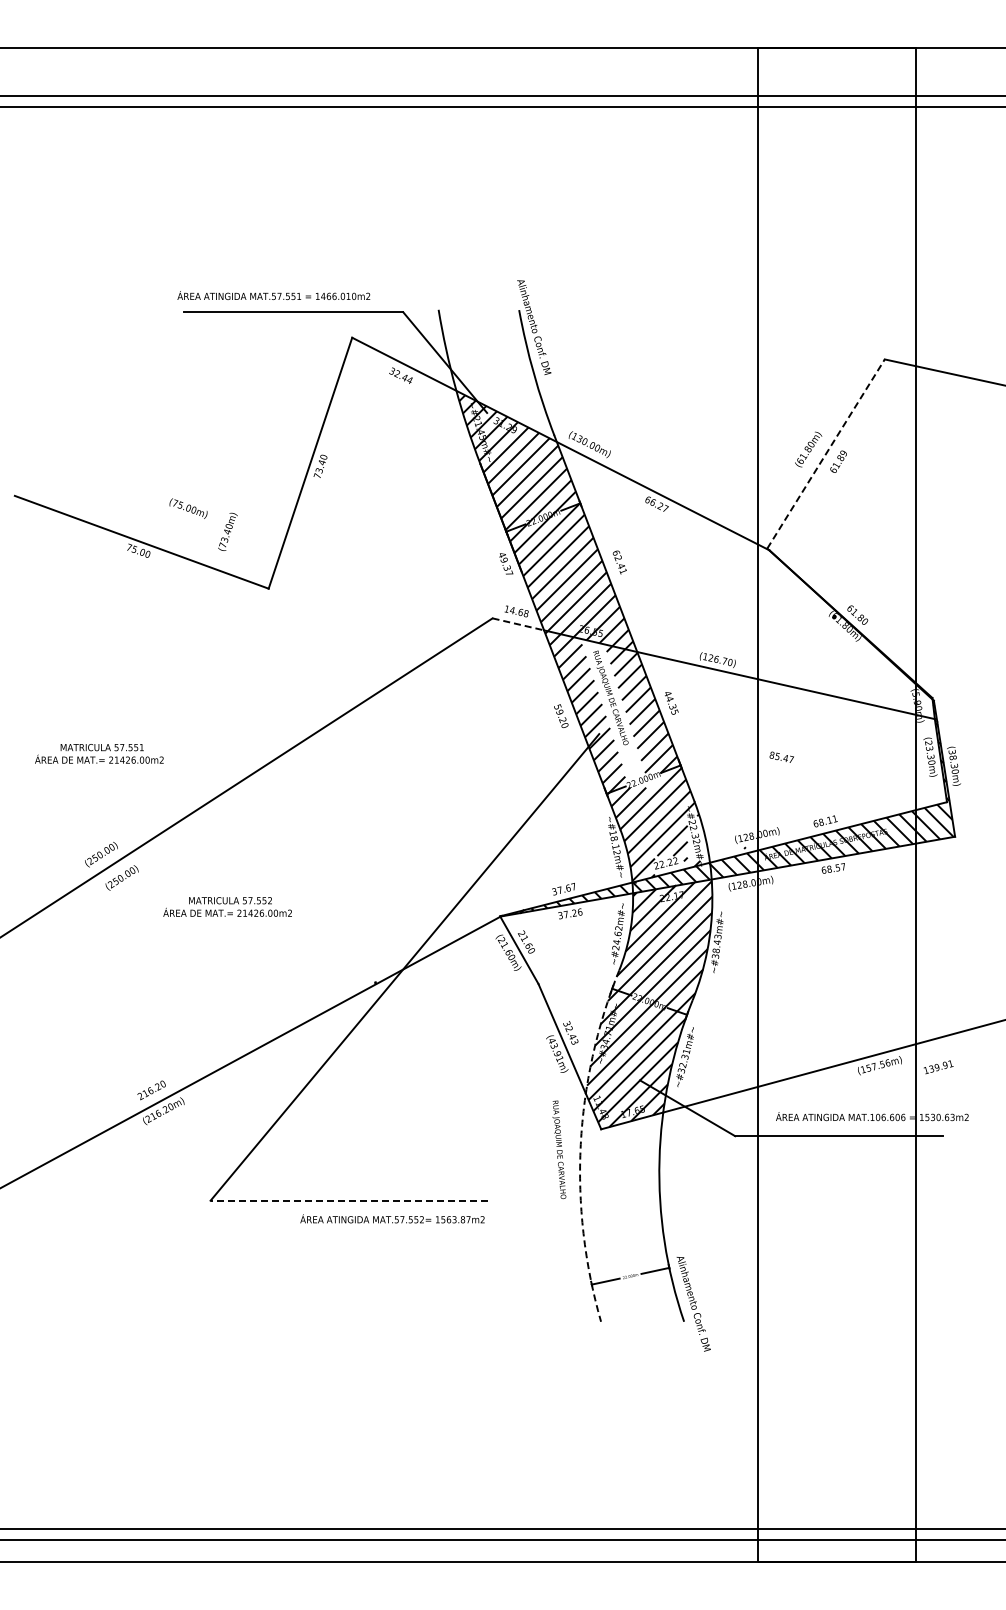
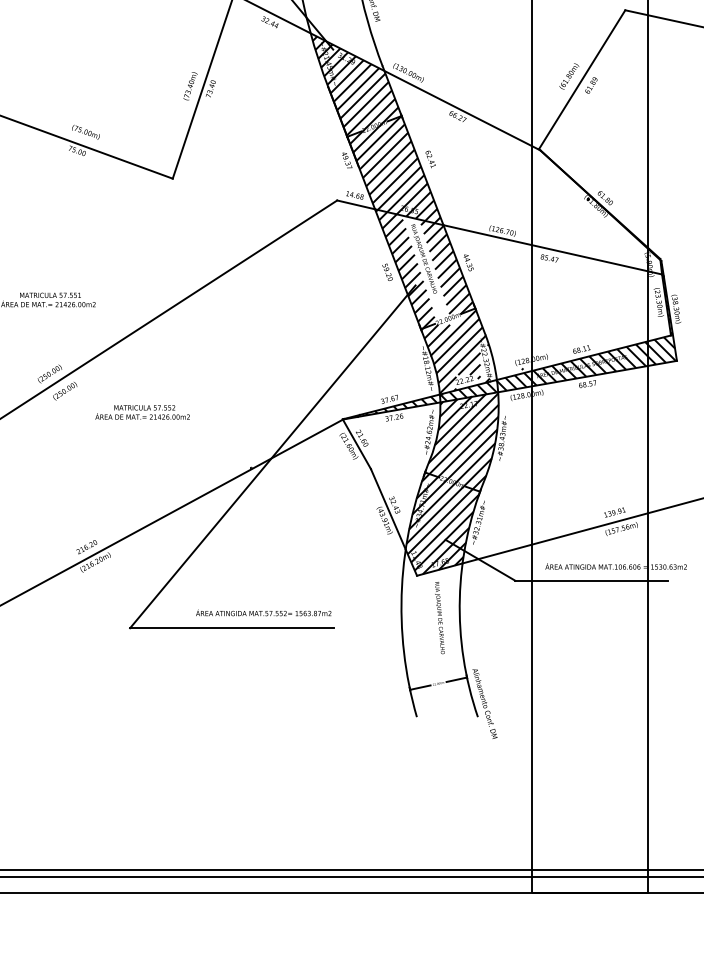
line: (826, 453) -> (582, 79), dashed -> solid
text: (188, 508) -> (85, 132), moved
text: (227, 531) -> (190, 85), moved
line: (518, 624) -> (356, 204), dashed -> solid
text: (781, 756) -> (549, 257), moved
text: (938, 1067) -> (614, 512), moved
arc: (580, 1144) -> (401, 586), dashed -> solid
text: (559, 1149) -> (439, 617), moved
line: (349, 1200) -> (232, 628), dashed -> solid
text: (392, 1218) -> (263, 612), moved

